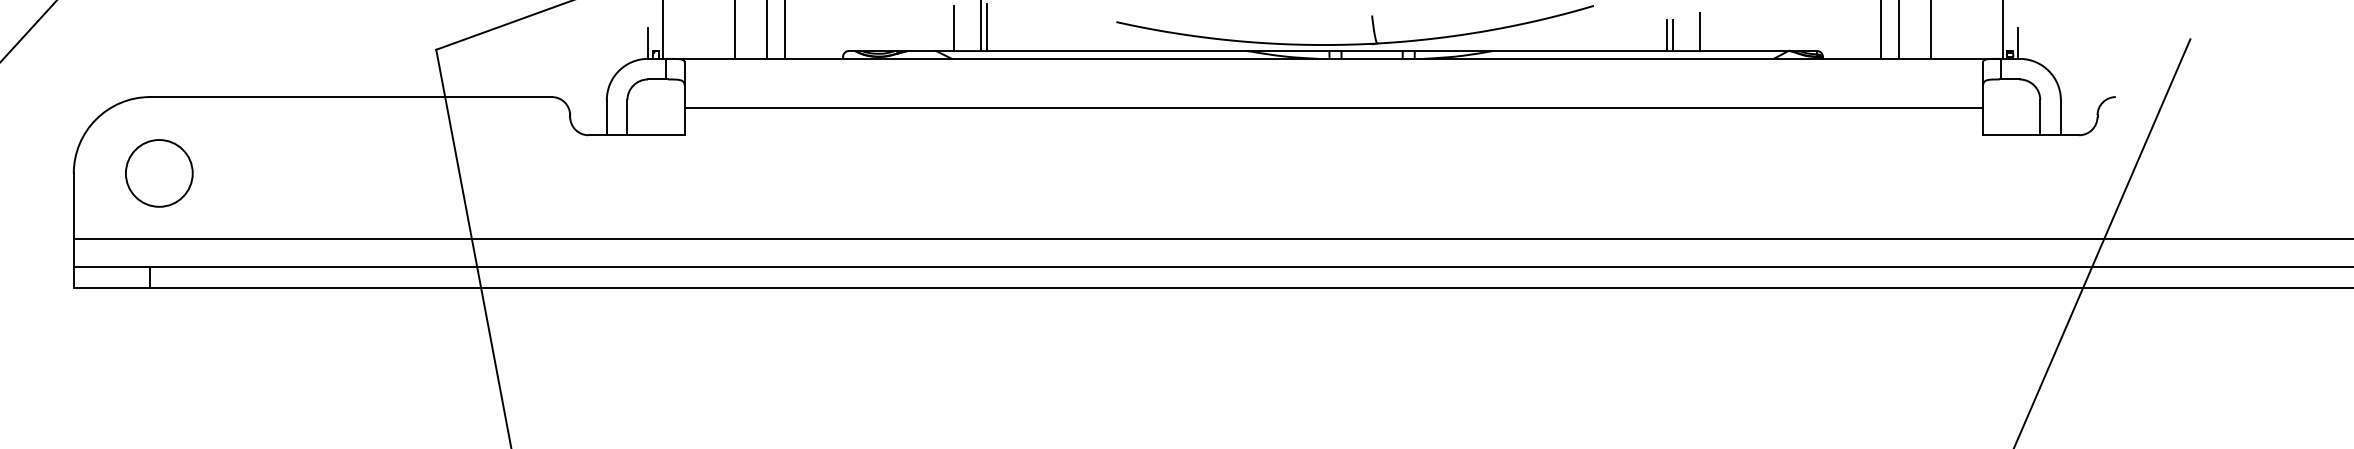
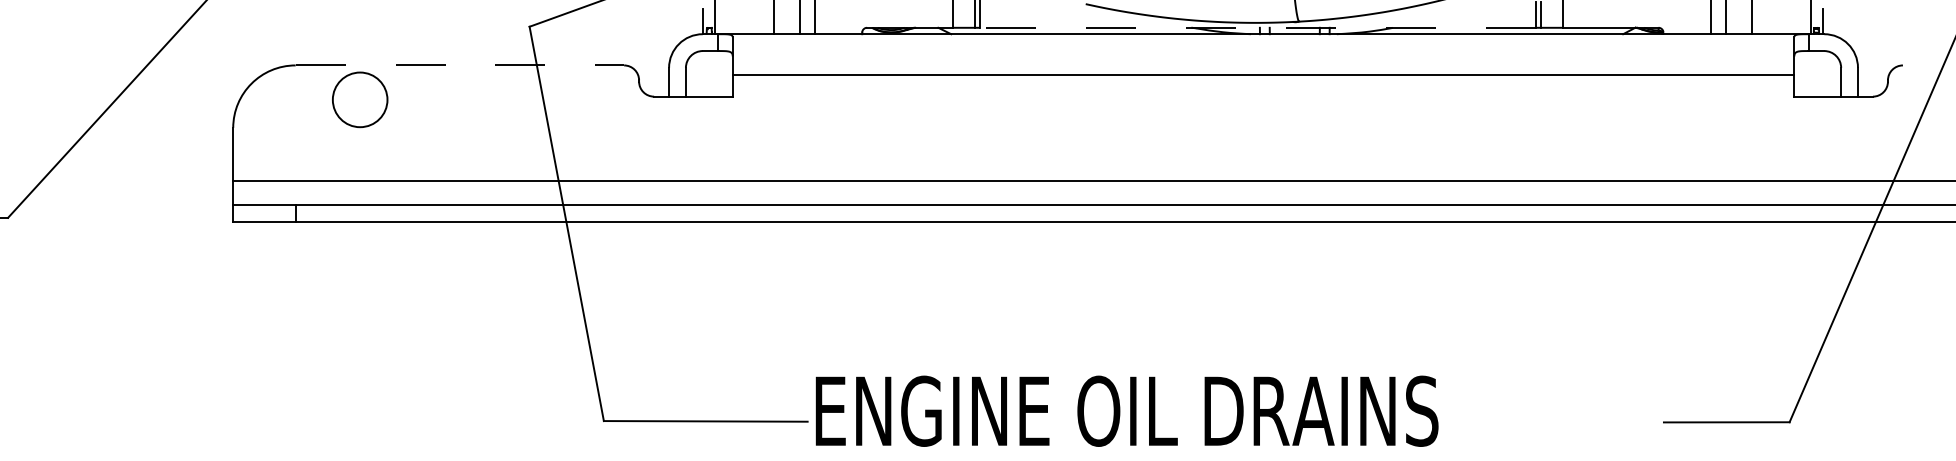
line: (1326, 50) -> (1257, 27), solid -> dashed
line: (351, 97) -> (460, 65), solid -> dashed
circle: (159, 172) -> (360, 99), moved

